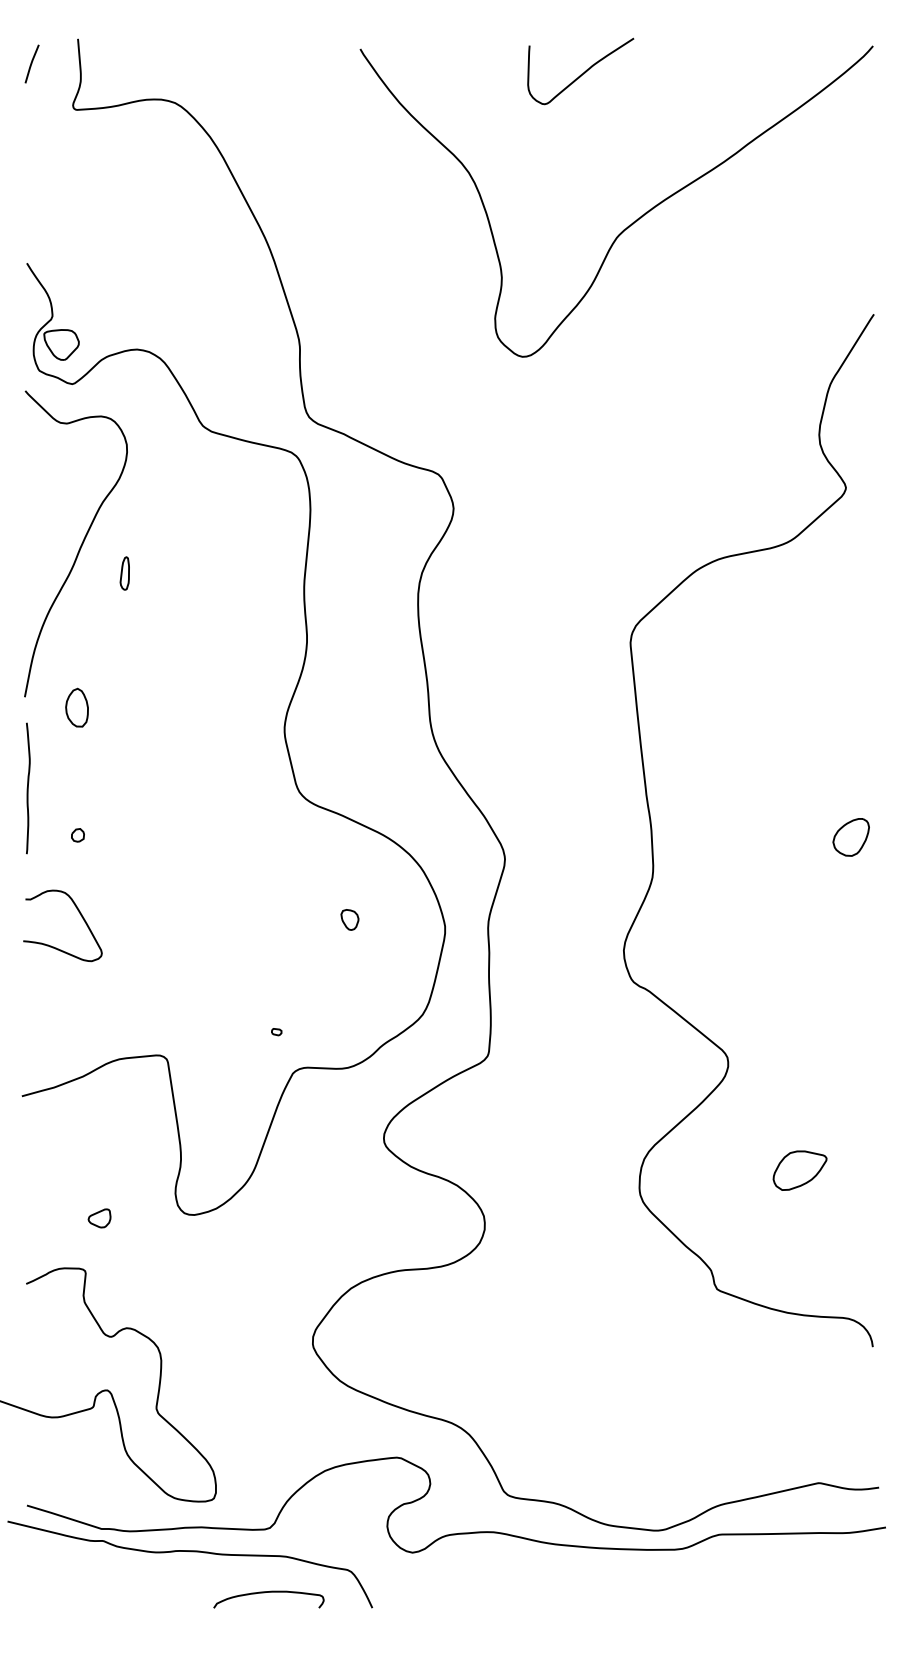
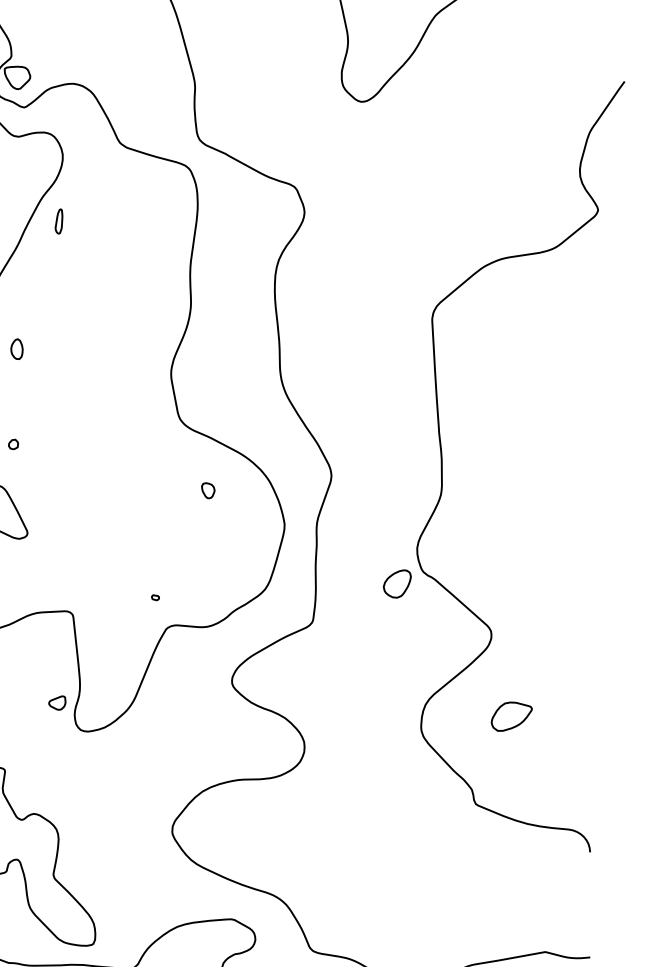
part: (124, 573) -> (58, 221), moved
part: (76, 707) -> (16, 348), size x0.7
part: (850, 837) -> (396, 583), moved
part: (349, 919) -> (207, 490), moved
part: (799, 1170) -> (511, 716), moved
part: (99, 1218) -> (57, 702), moved

